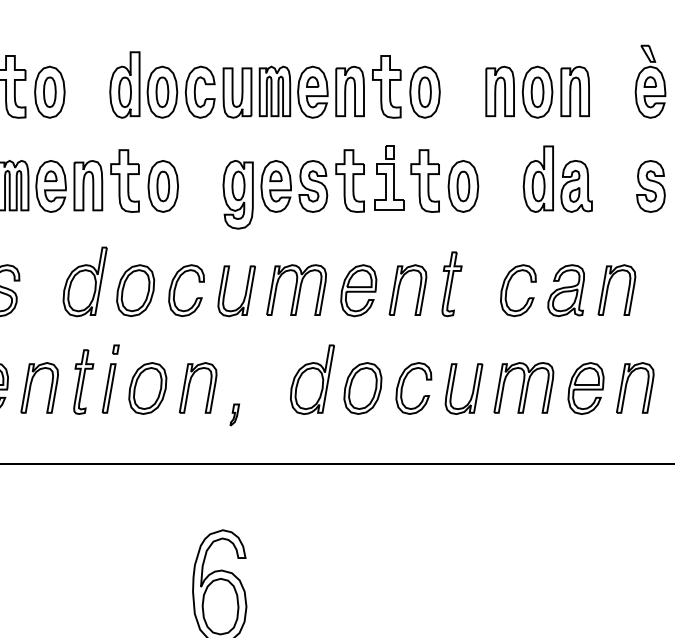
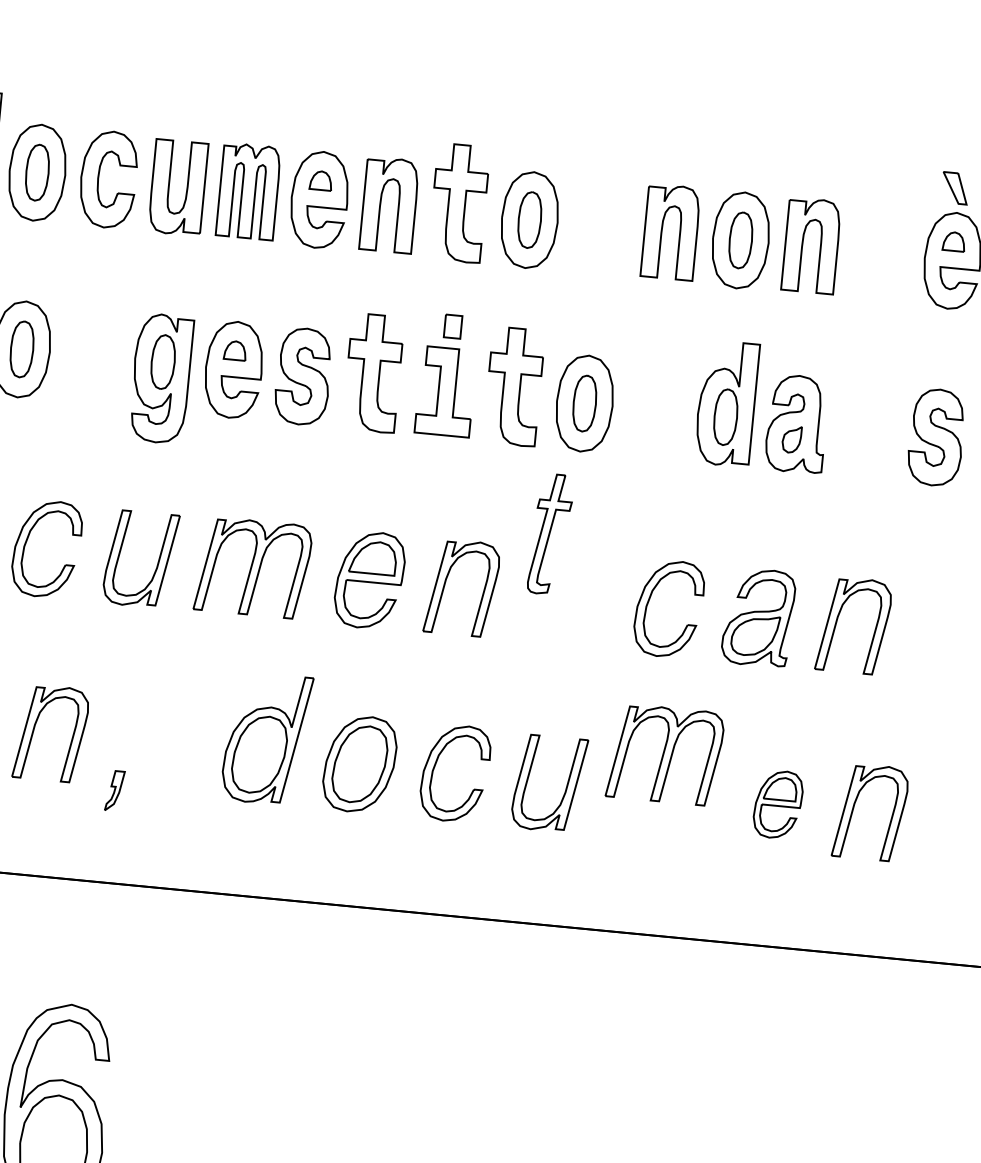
part: (451, 284) -> (549, 534), moved
part: (523, 387) -> (664, 753), moved
part: (585, 388) -> (777, 804), size x0.7

